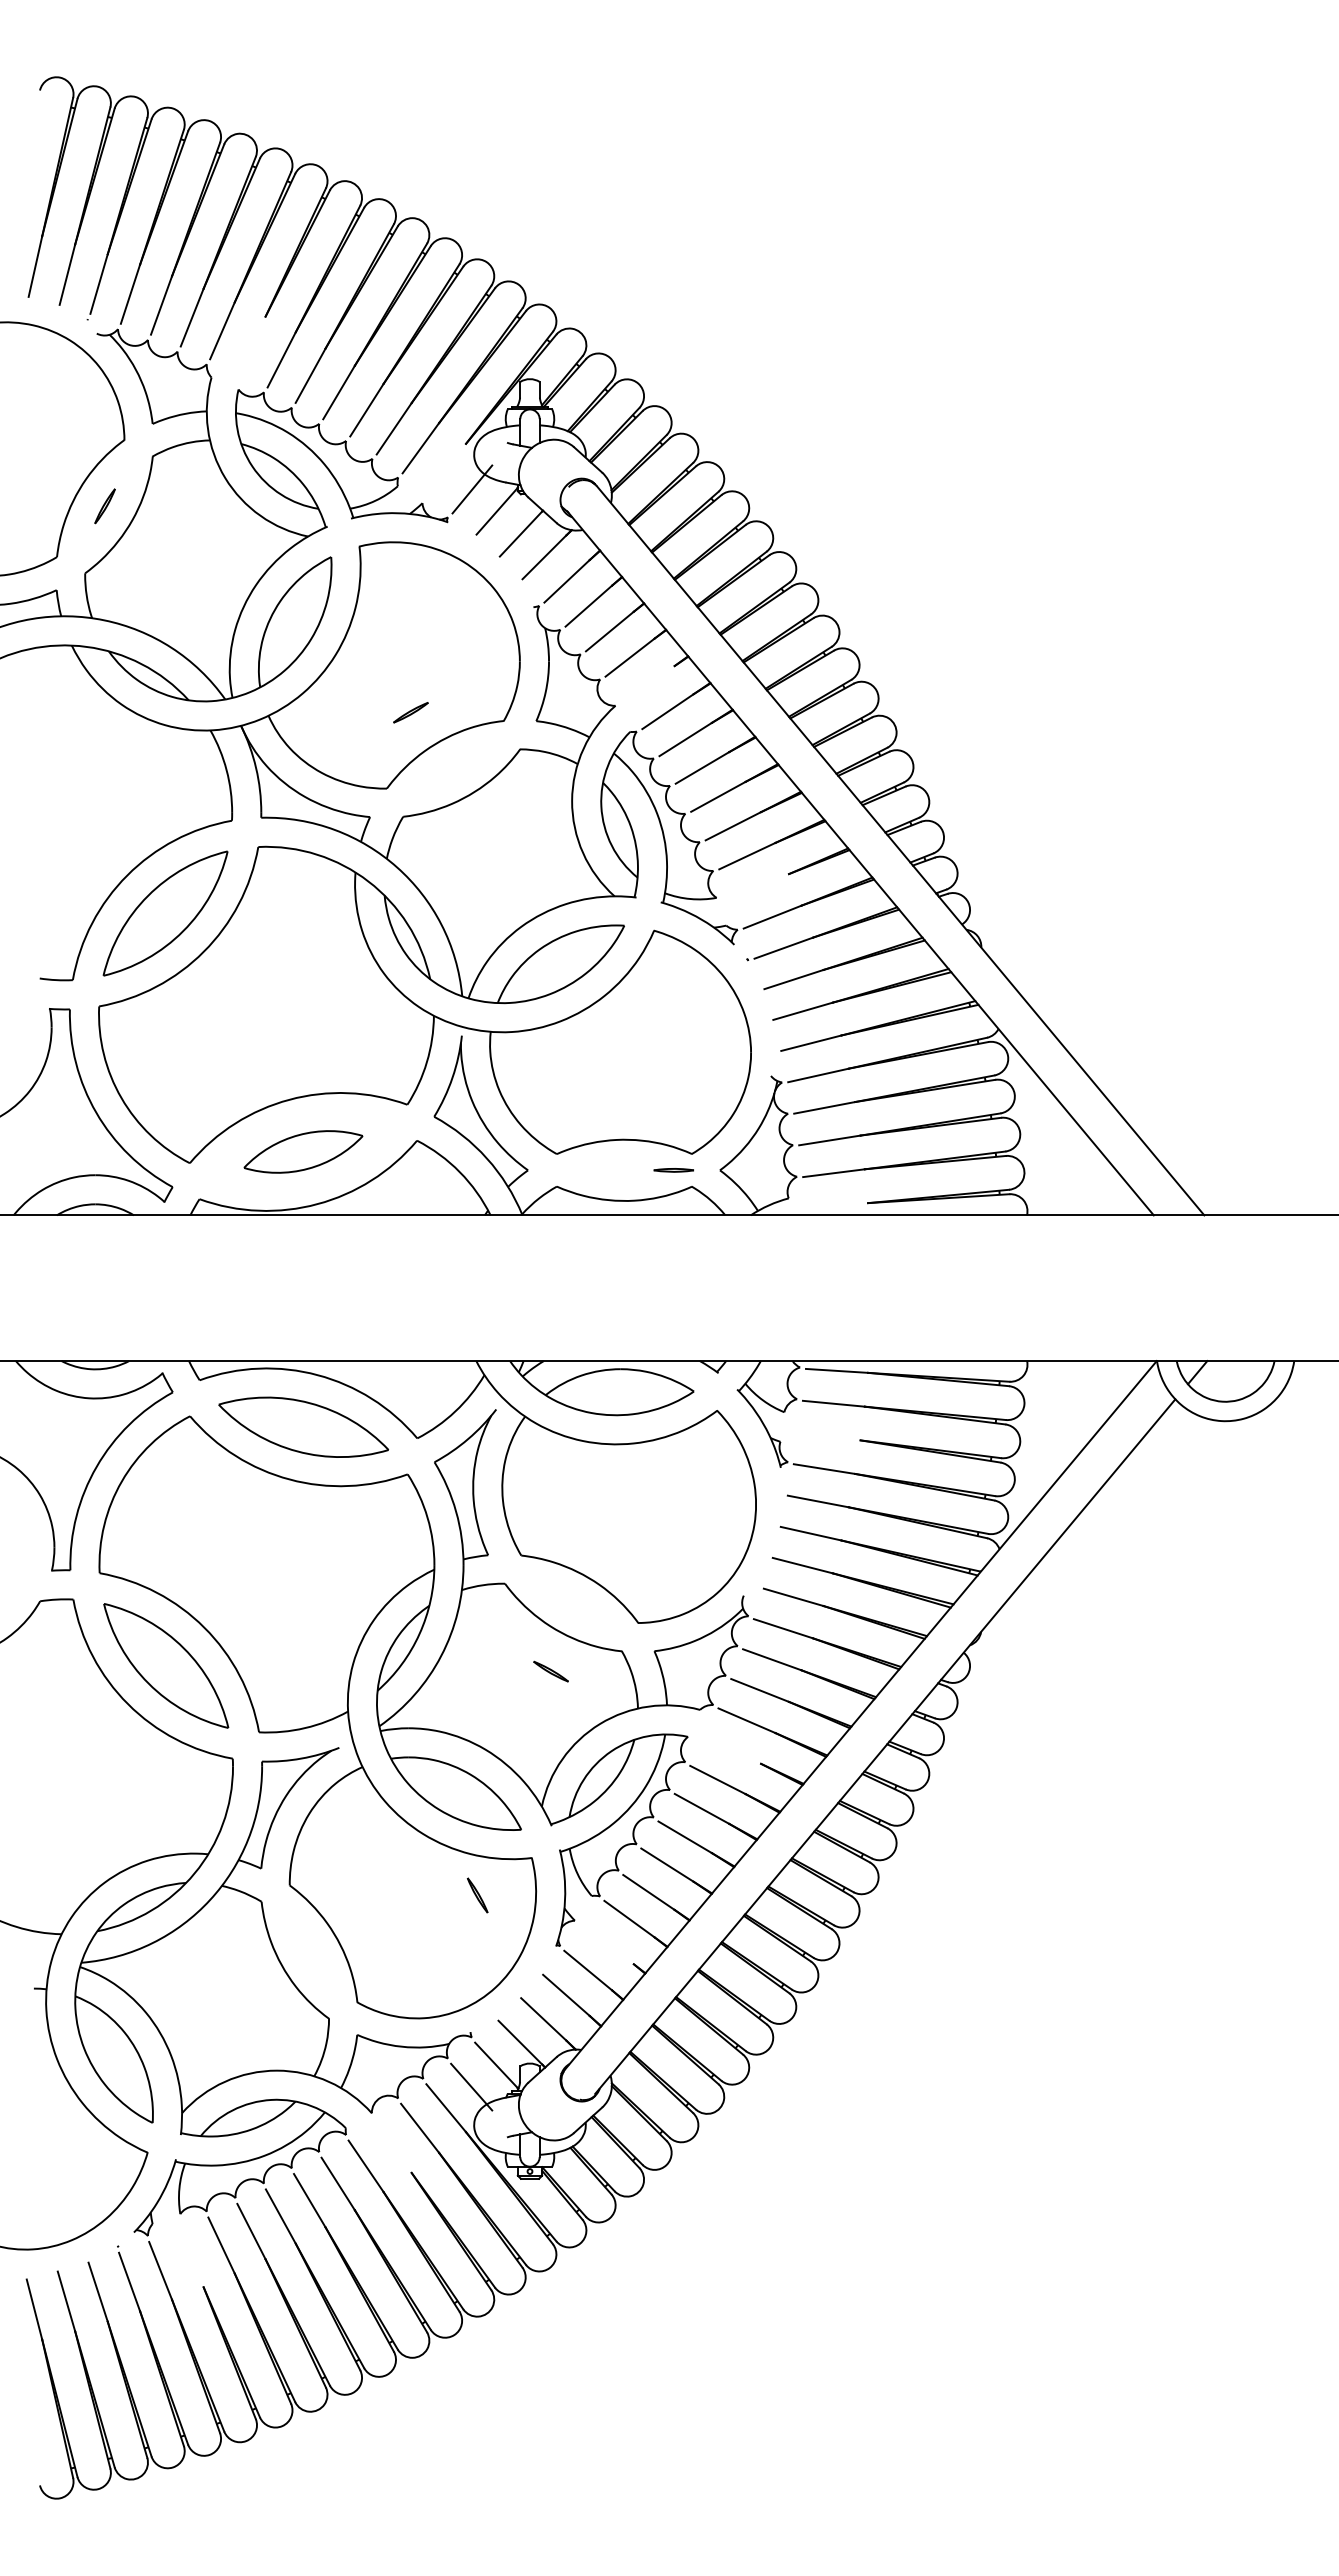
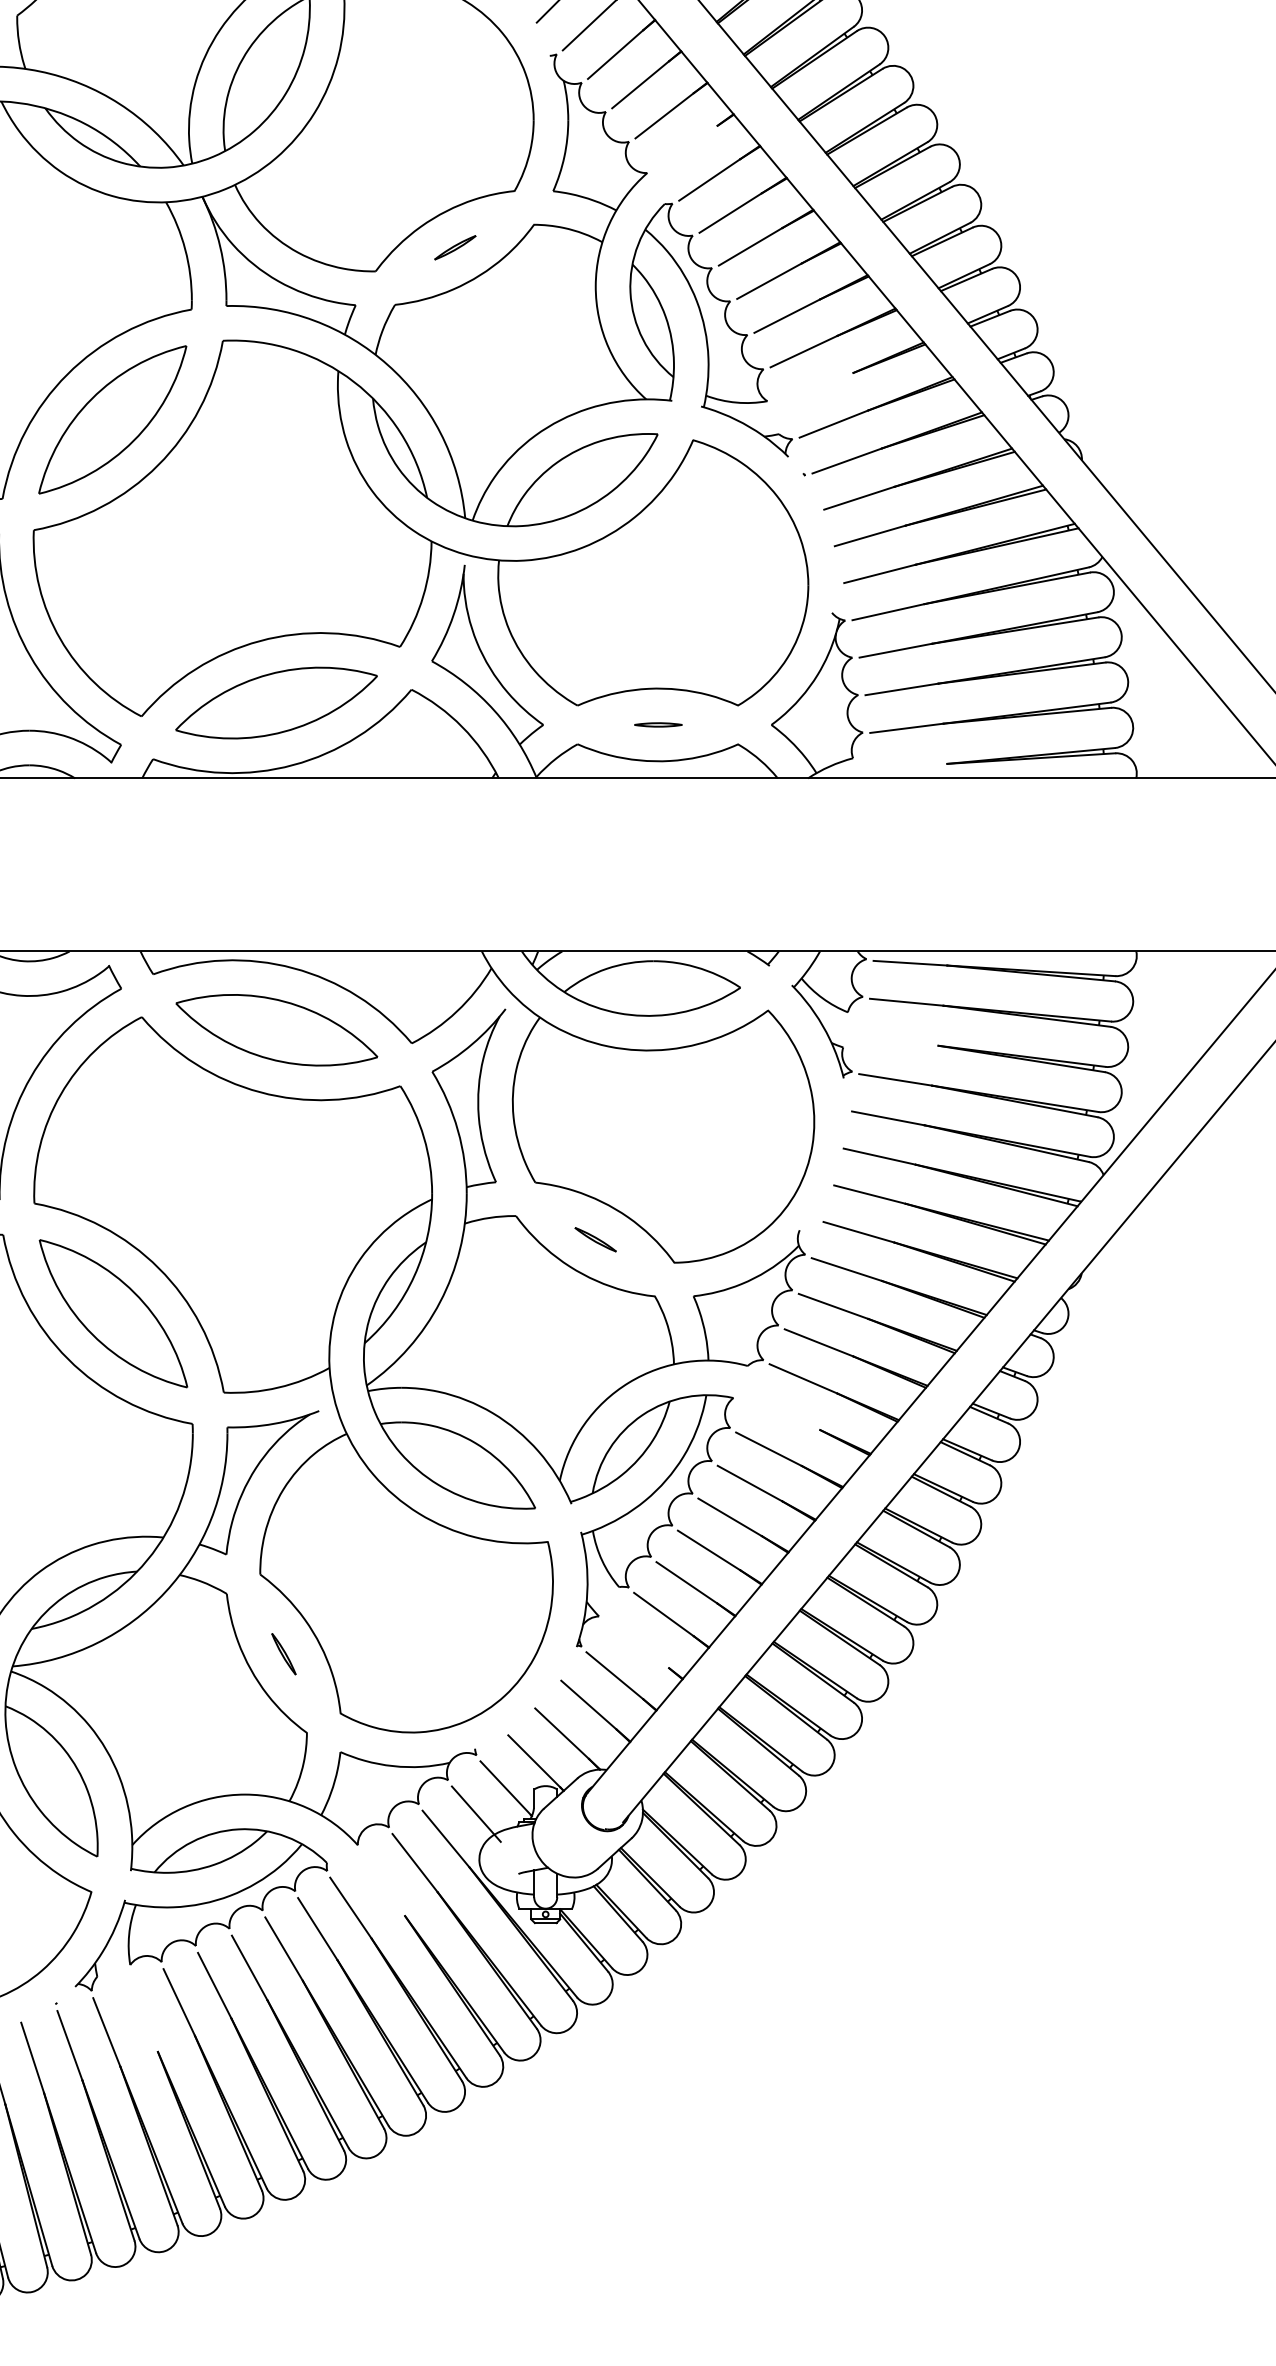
part: (410, 712) -> (454, 247), moved
part: (303, 1151) -> (276, 702), size x1.43
line: (673, 1169) -> (657, 723), moved
part: (550, 1671) -> (595, 1239), moved
part: (477, 1895) -> (283, 1654), moved

